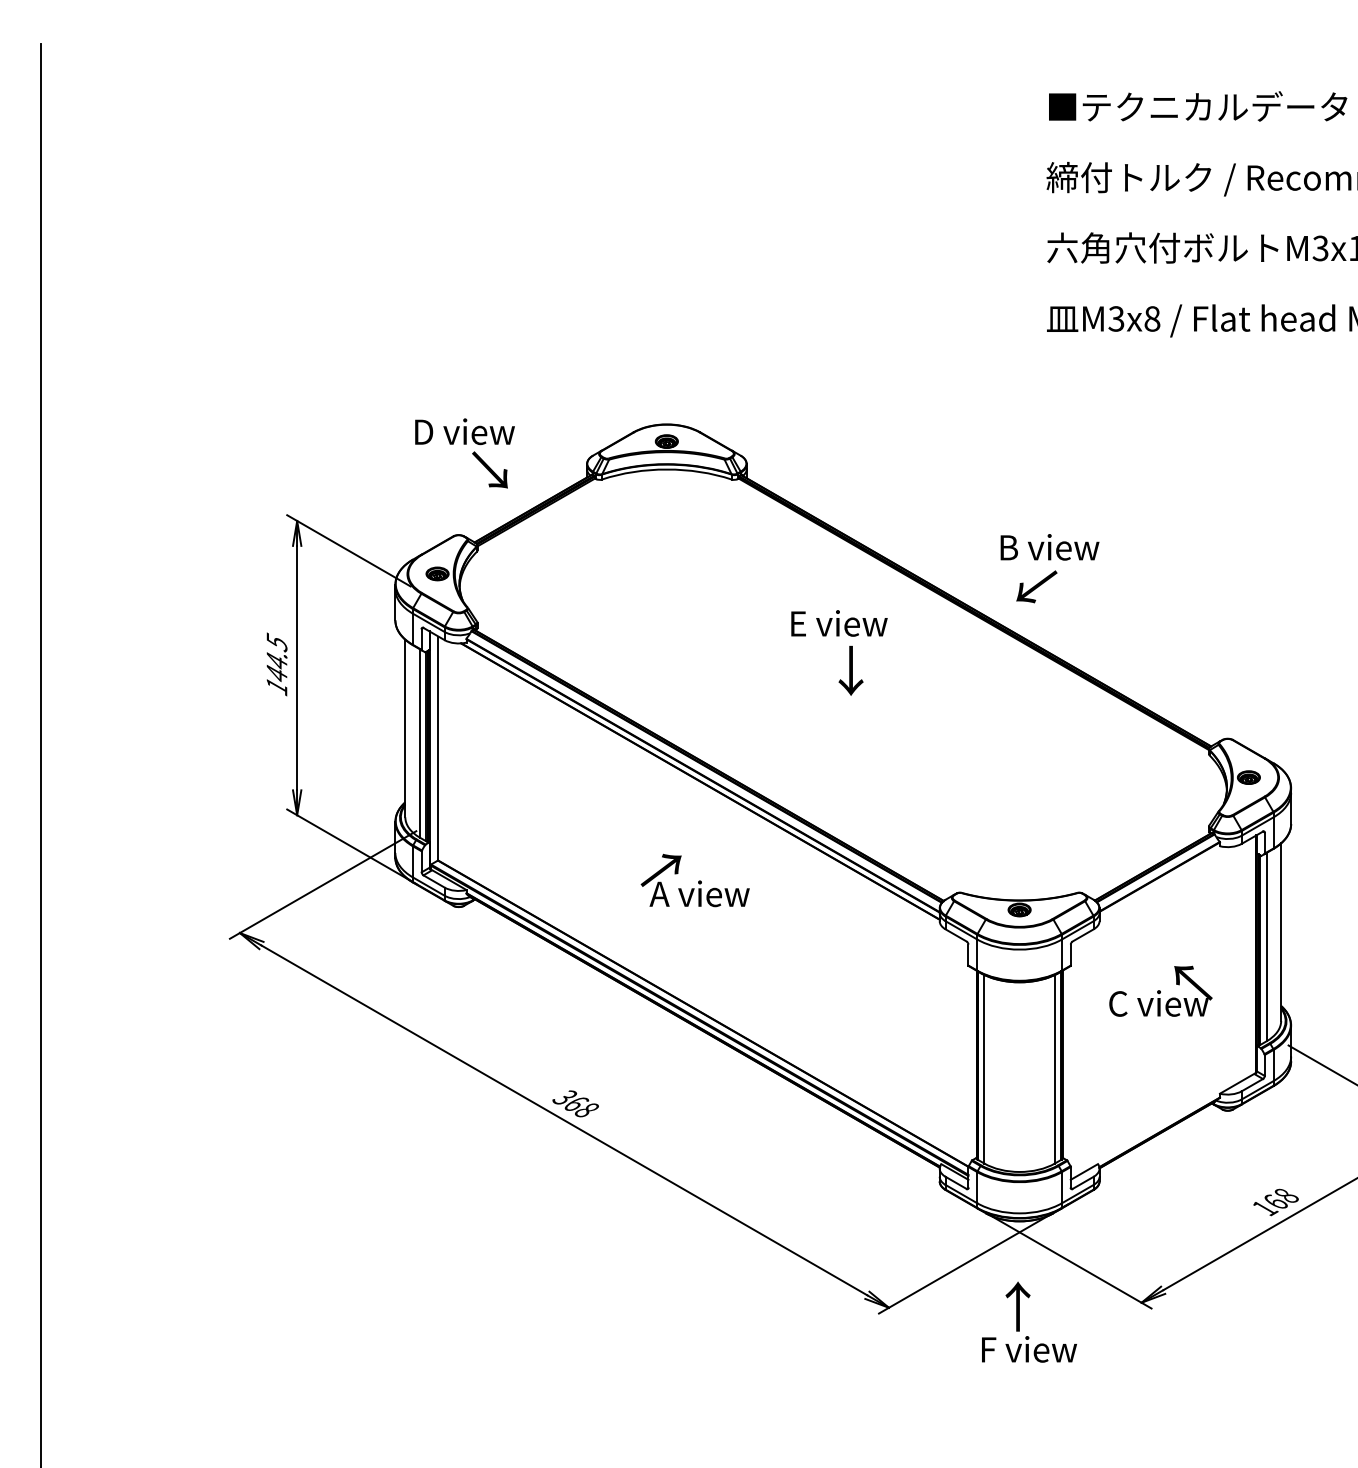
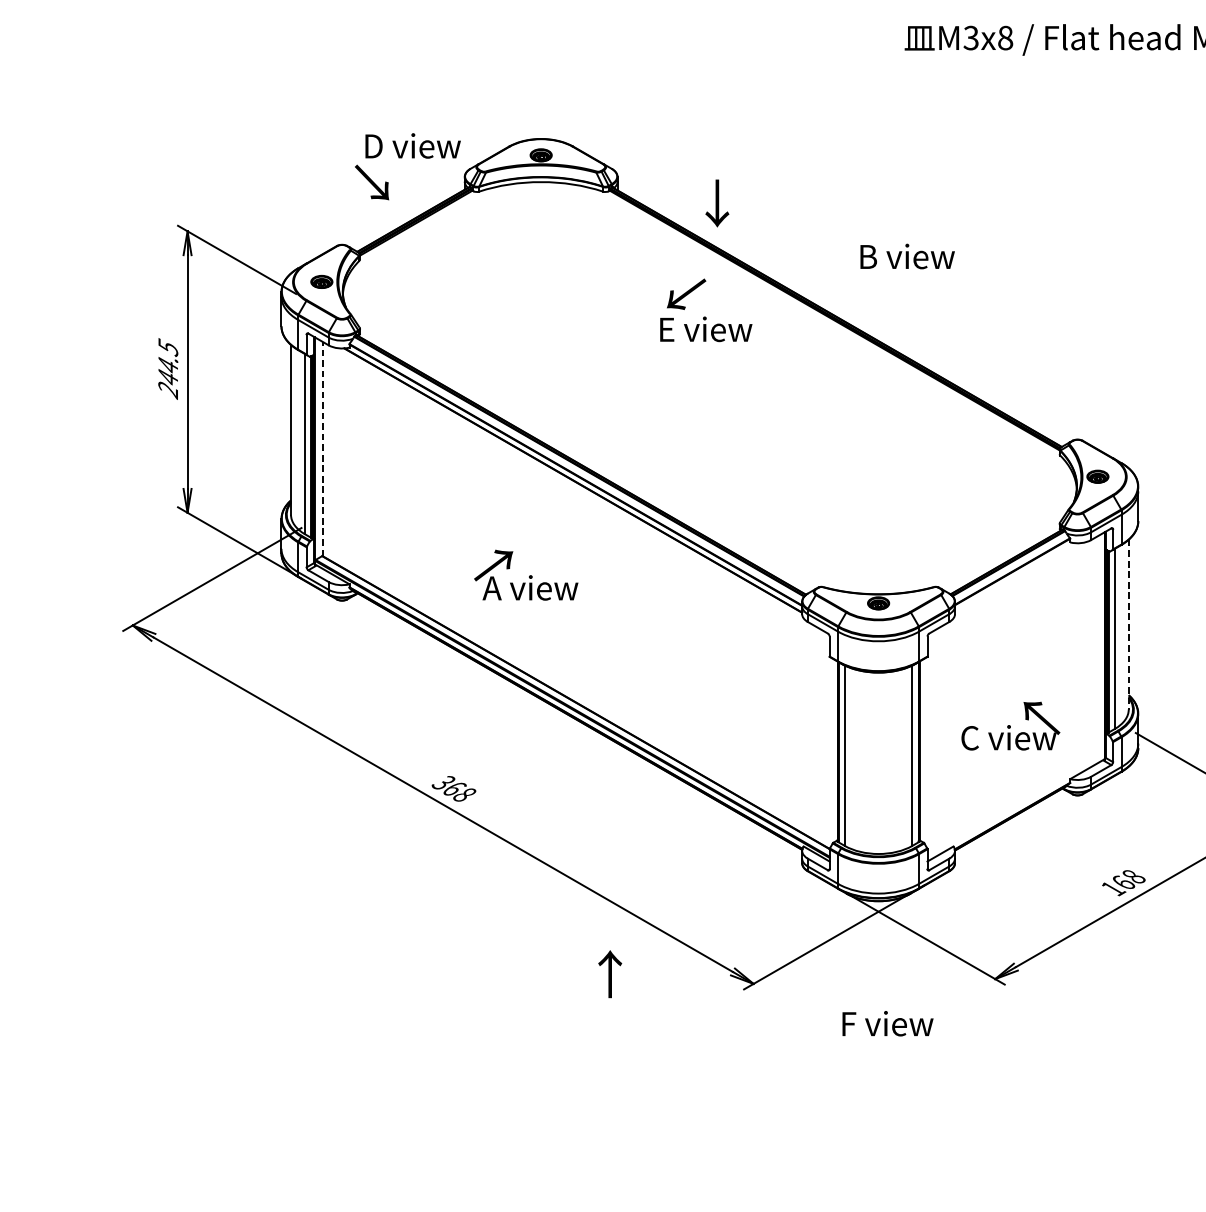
text: (464, 431) -> (412, 145), moved
text: (1036, 586) -> (686, 293), moved
text: (850, 670) -> (716, 203), moved
text: (276, 687) -> (167, 390), 144.5 -> 244.5
line: (438, 748) -> (322, 448), solid -> dashed
text: (694, 880) -> (525, 575), moved
line: (1281, 932) -> (1129, 624), solid -> dashed
text: (1160, 990) -> (1010, 725), moved
text: (1017, 1306) -> (609, 974), moved

